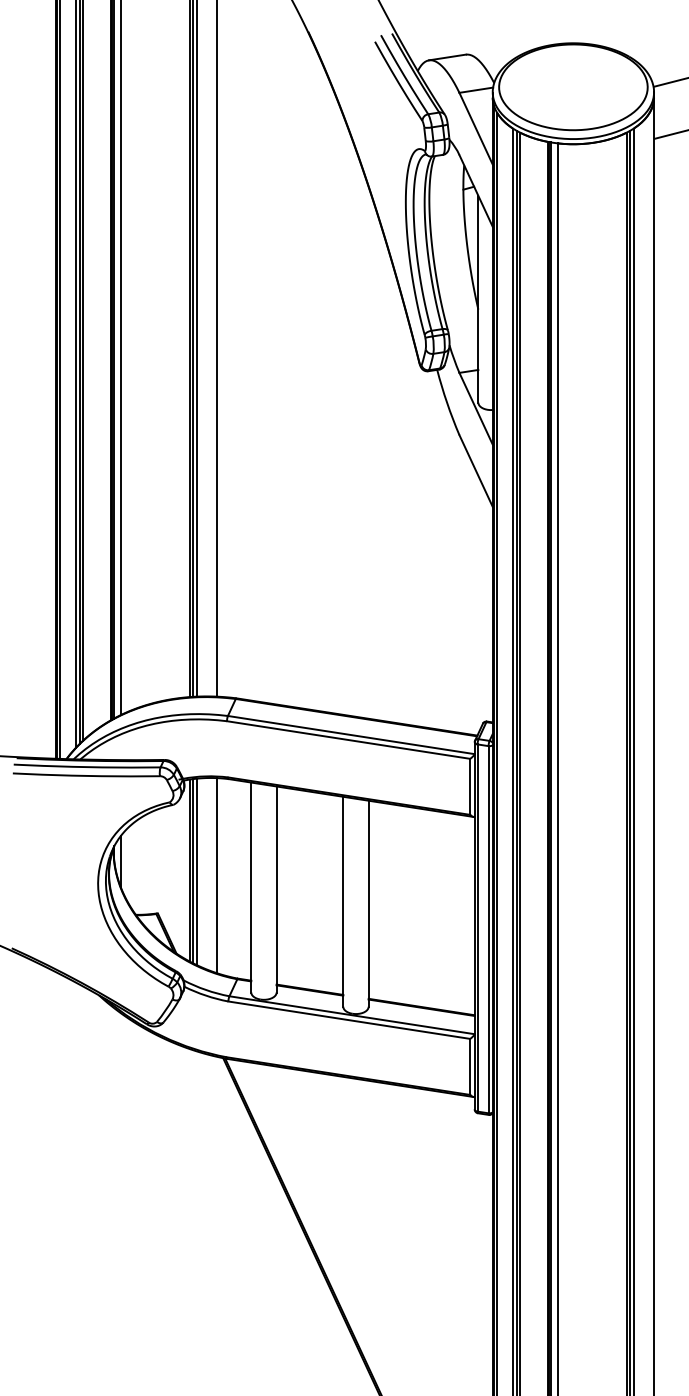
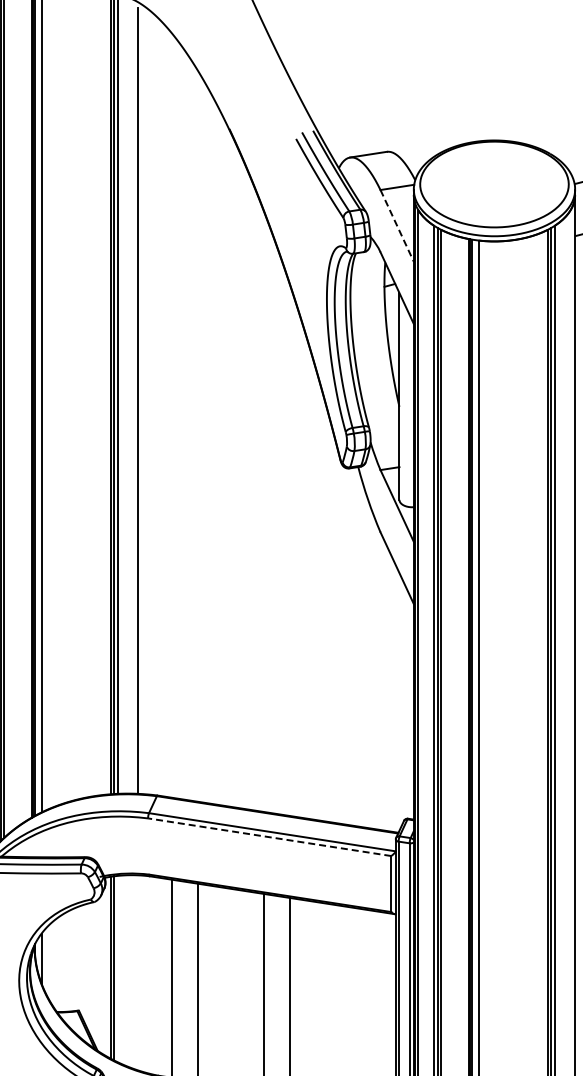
line: (476, 128) -> (397, 225), solid -> dashed
line: (348, 739) -> (269, 836), solid -> dashed
line: (197, 871) -> (118, 968), removed
line: (217, 875) -> (138, 972), removed

